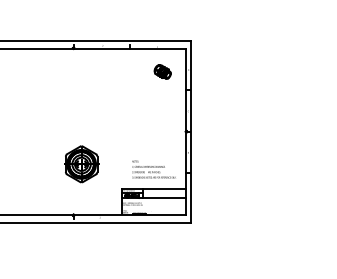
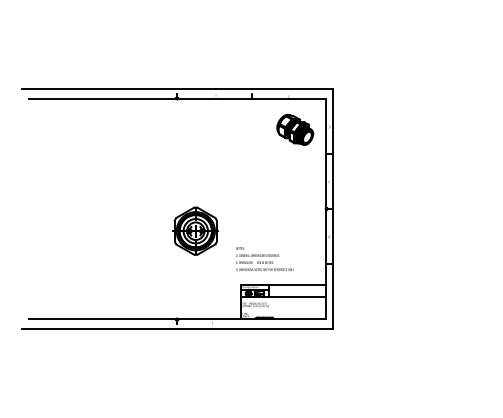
part: (162, 71) -> (295, 129), size x1.67
part: (81, 163) -> (195, 230), moved
text: (153, 169) -> (264, 258), moved

